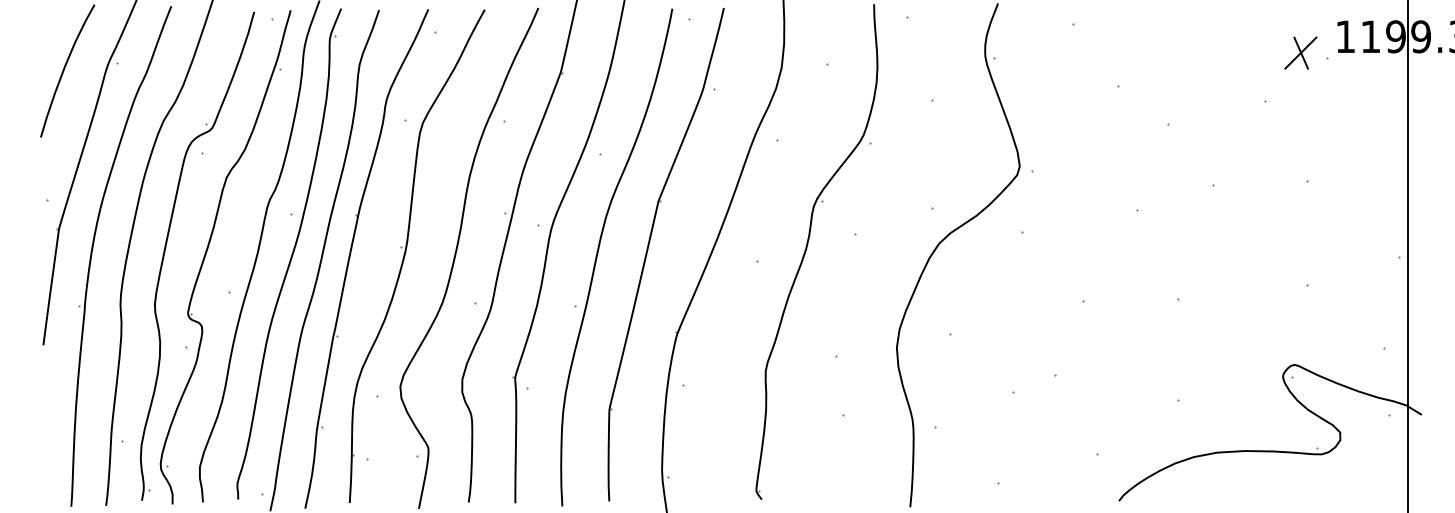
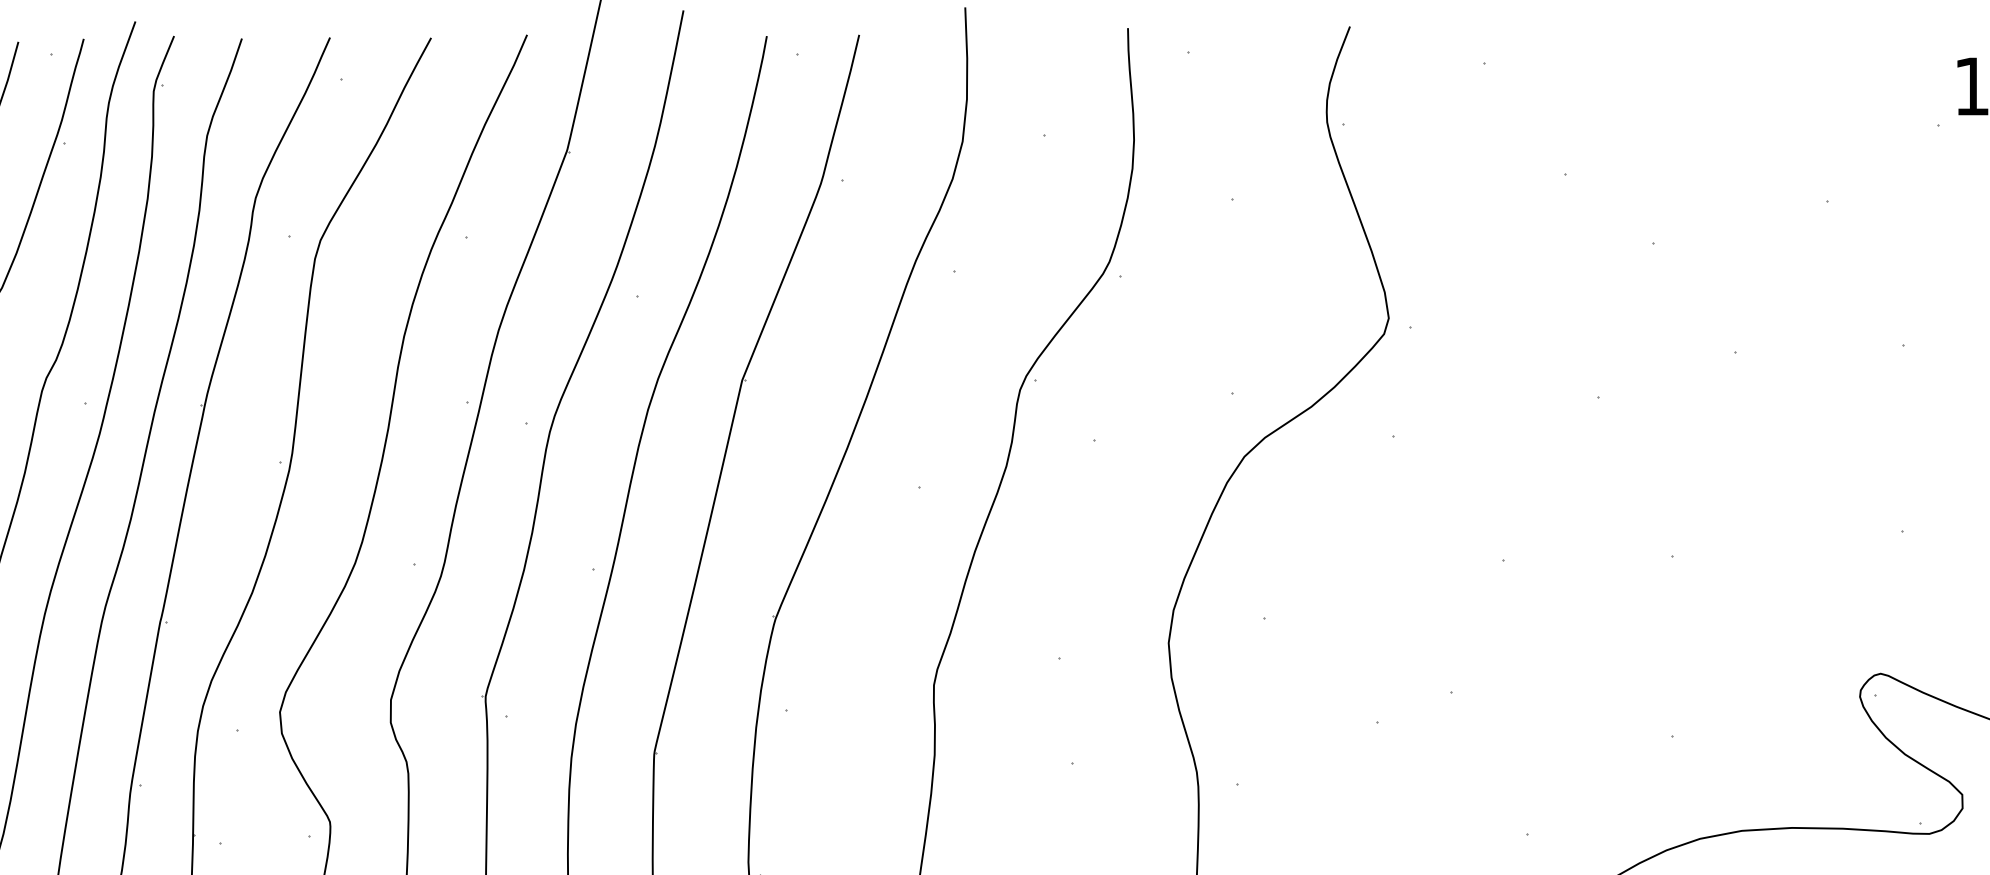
part: (1300, 52) -> (1891, 114), removed

